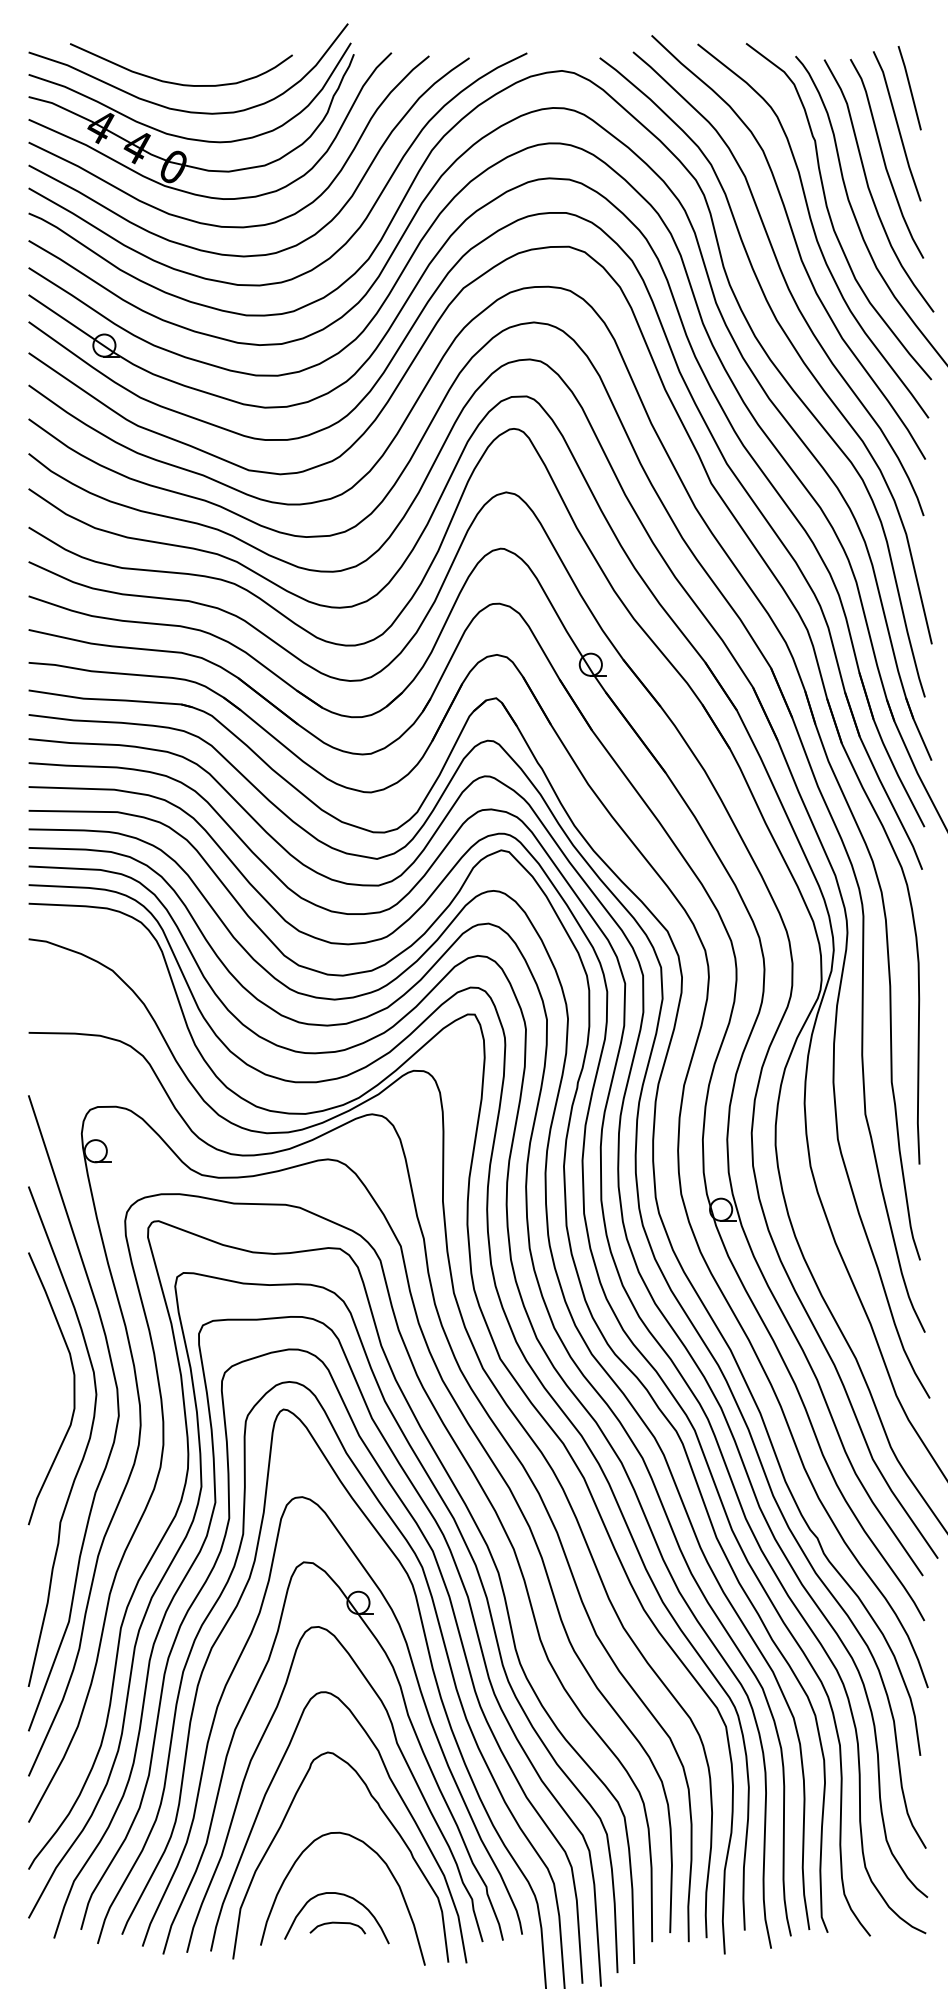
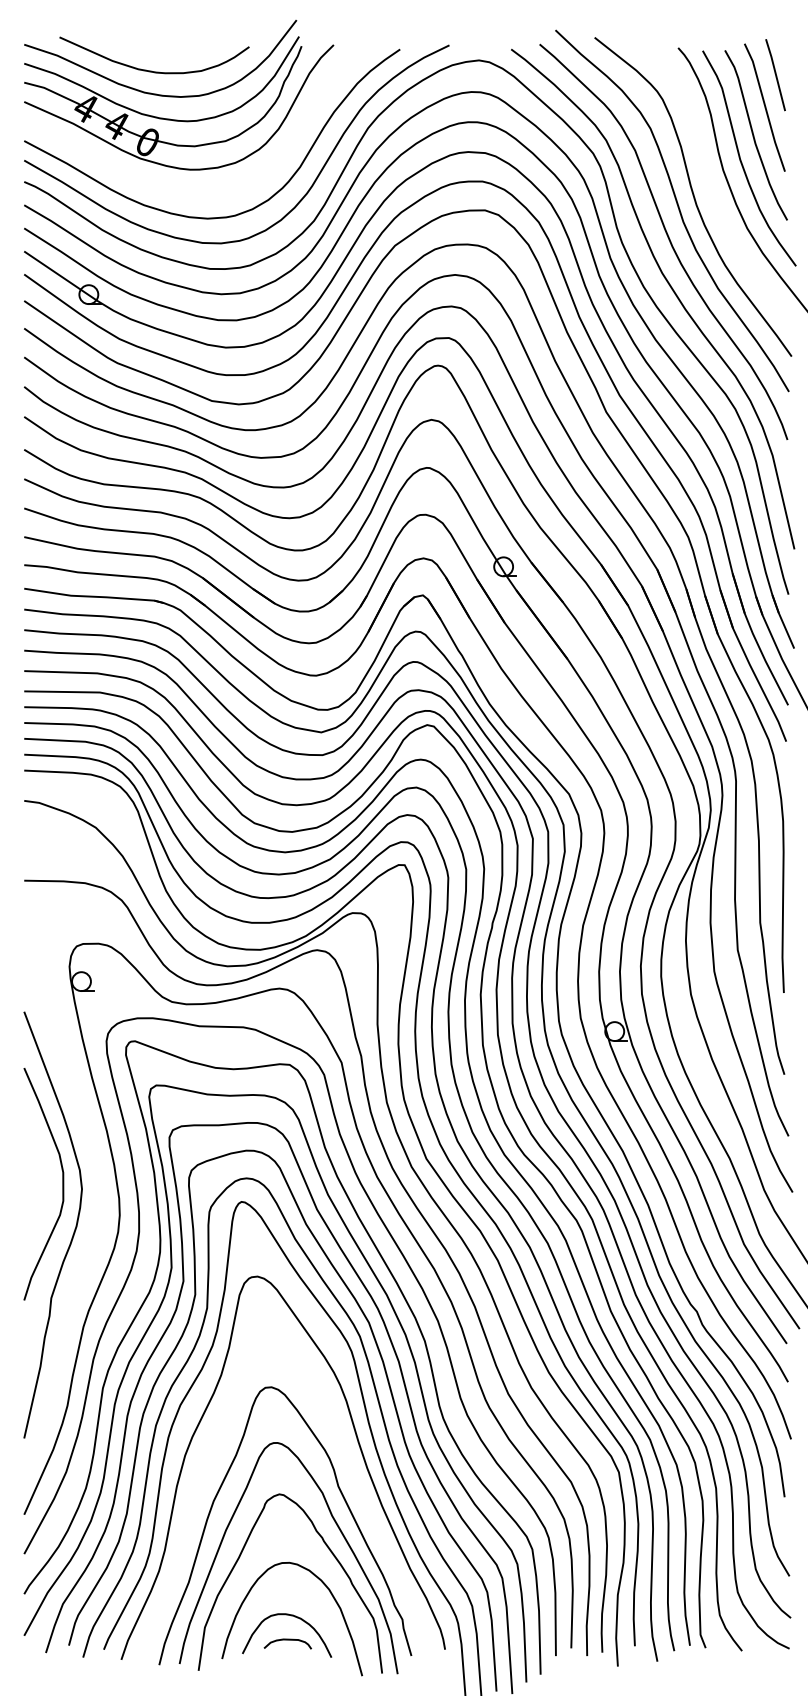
curve: (829, 211) -> (707, 180), removed
curve: (217, 224) -> (185, 191), removed
curve: (116, 1409) -> (99, 1201), removed
part: (411, 1726) -> (350, 1472), removed

